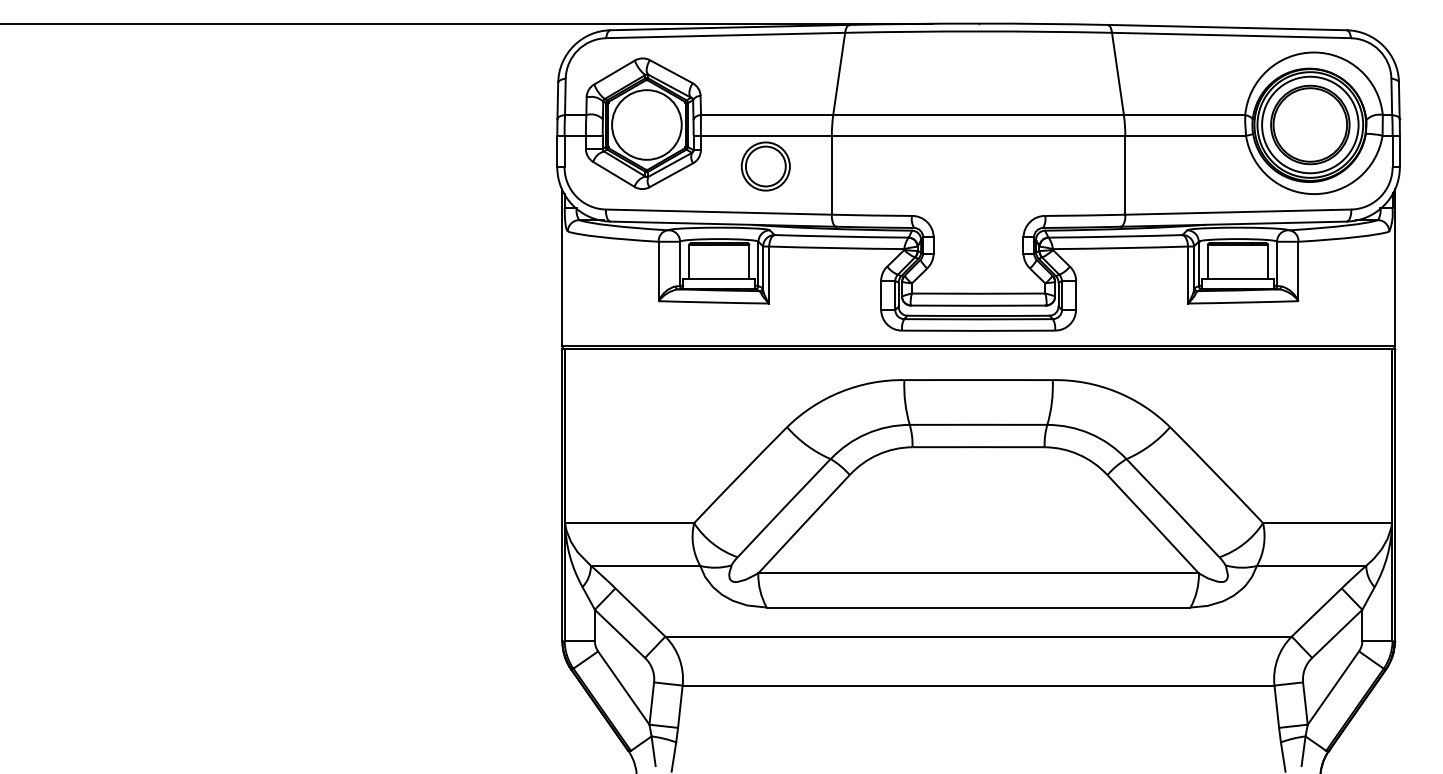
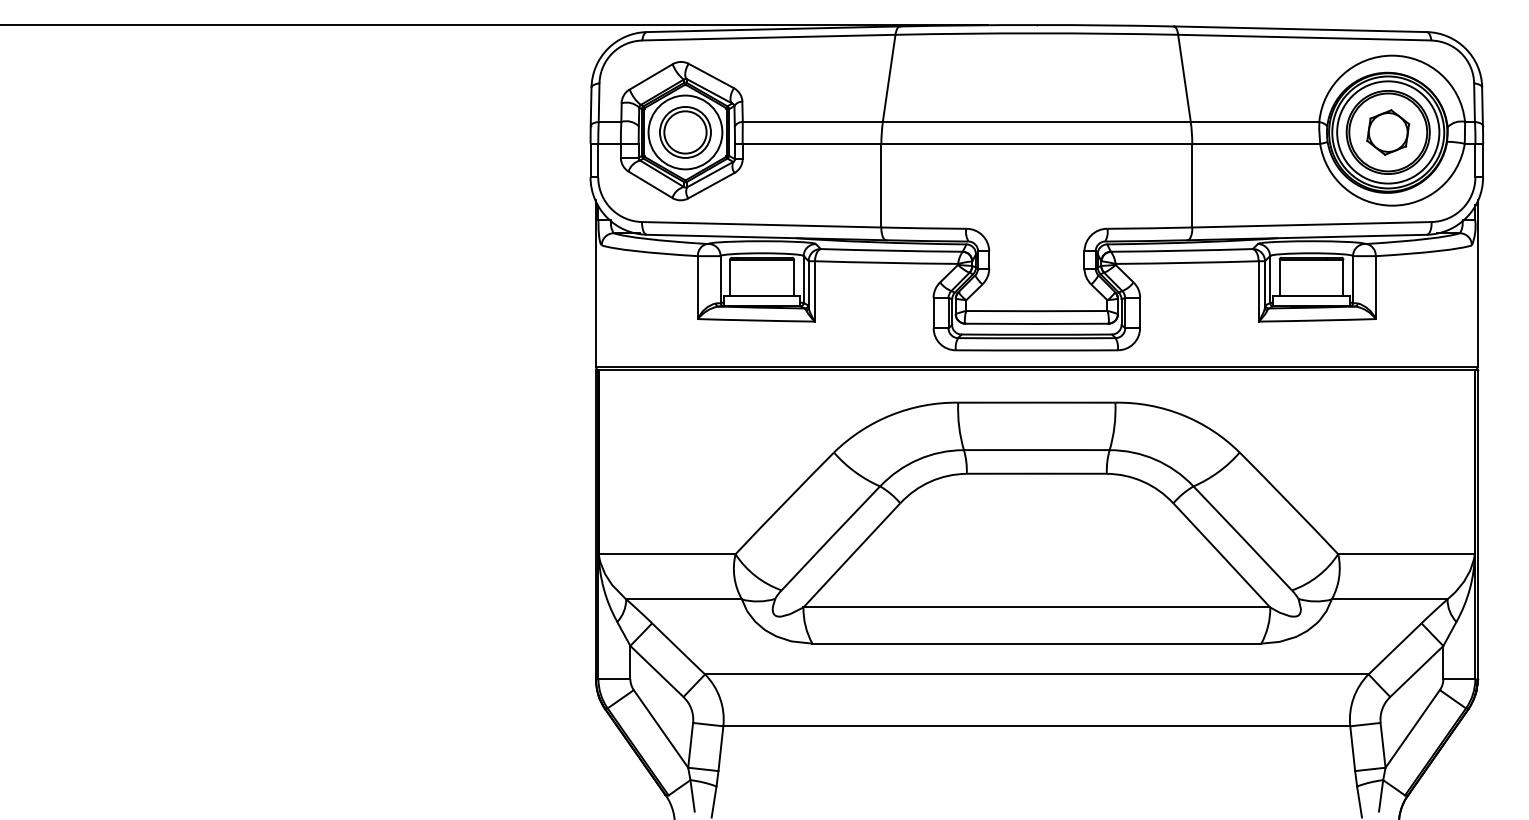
part: (1310, 125) -> (1388, 132), added
part: (765, 166) -> (685, 132), moved

